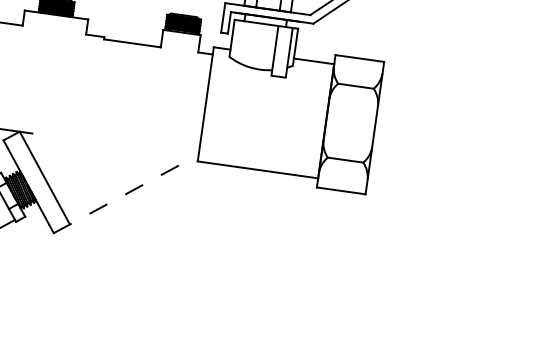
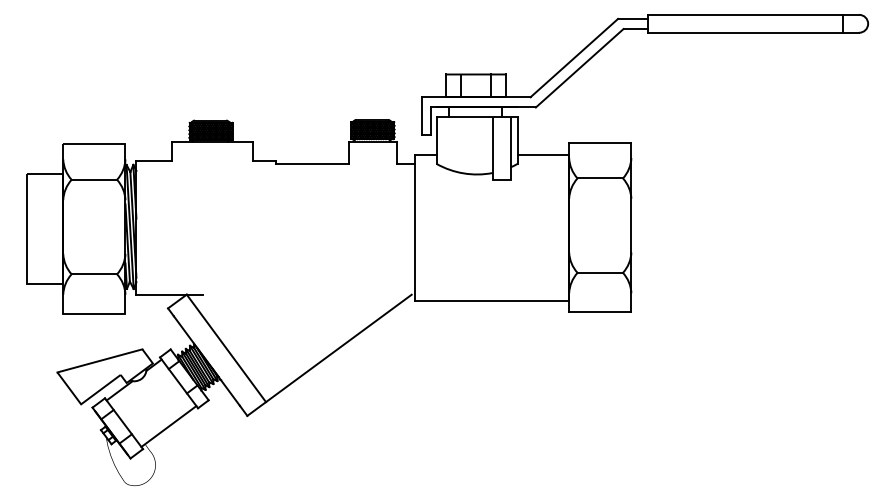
line: (124, 194) -> (329, 355), dashed -> solid

